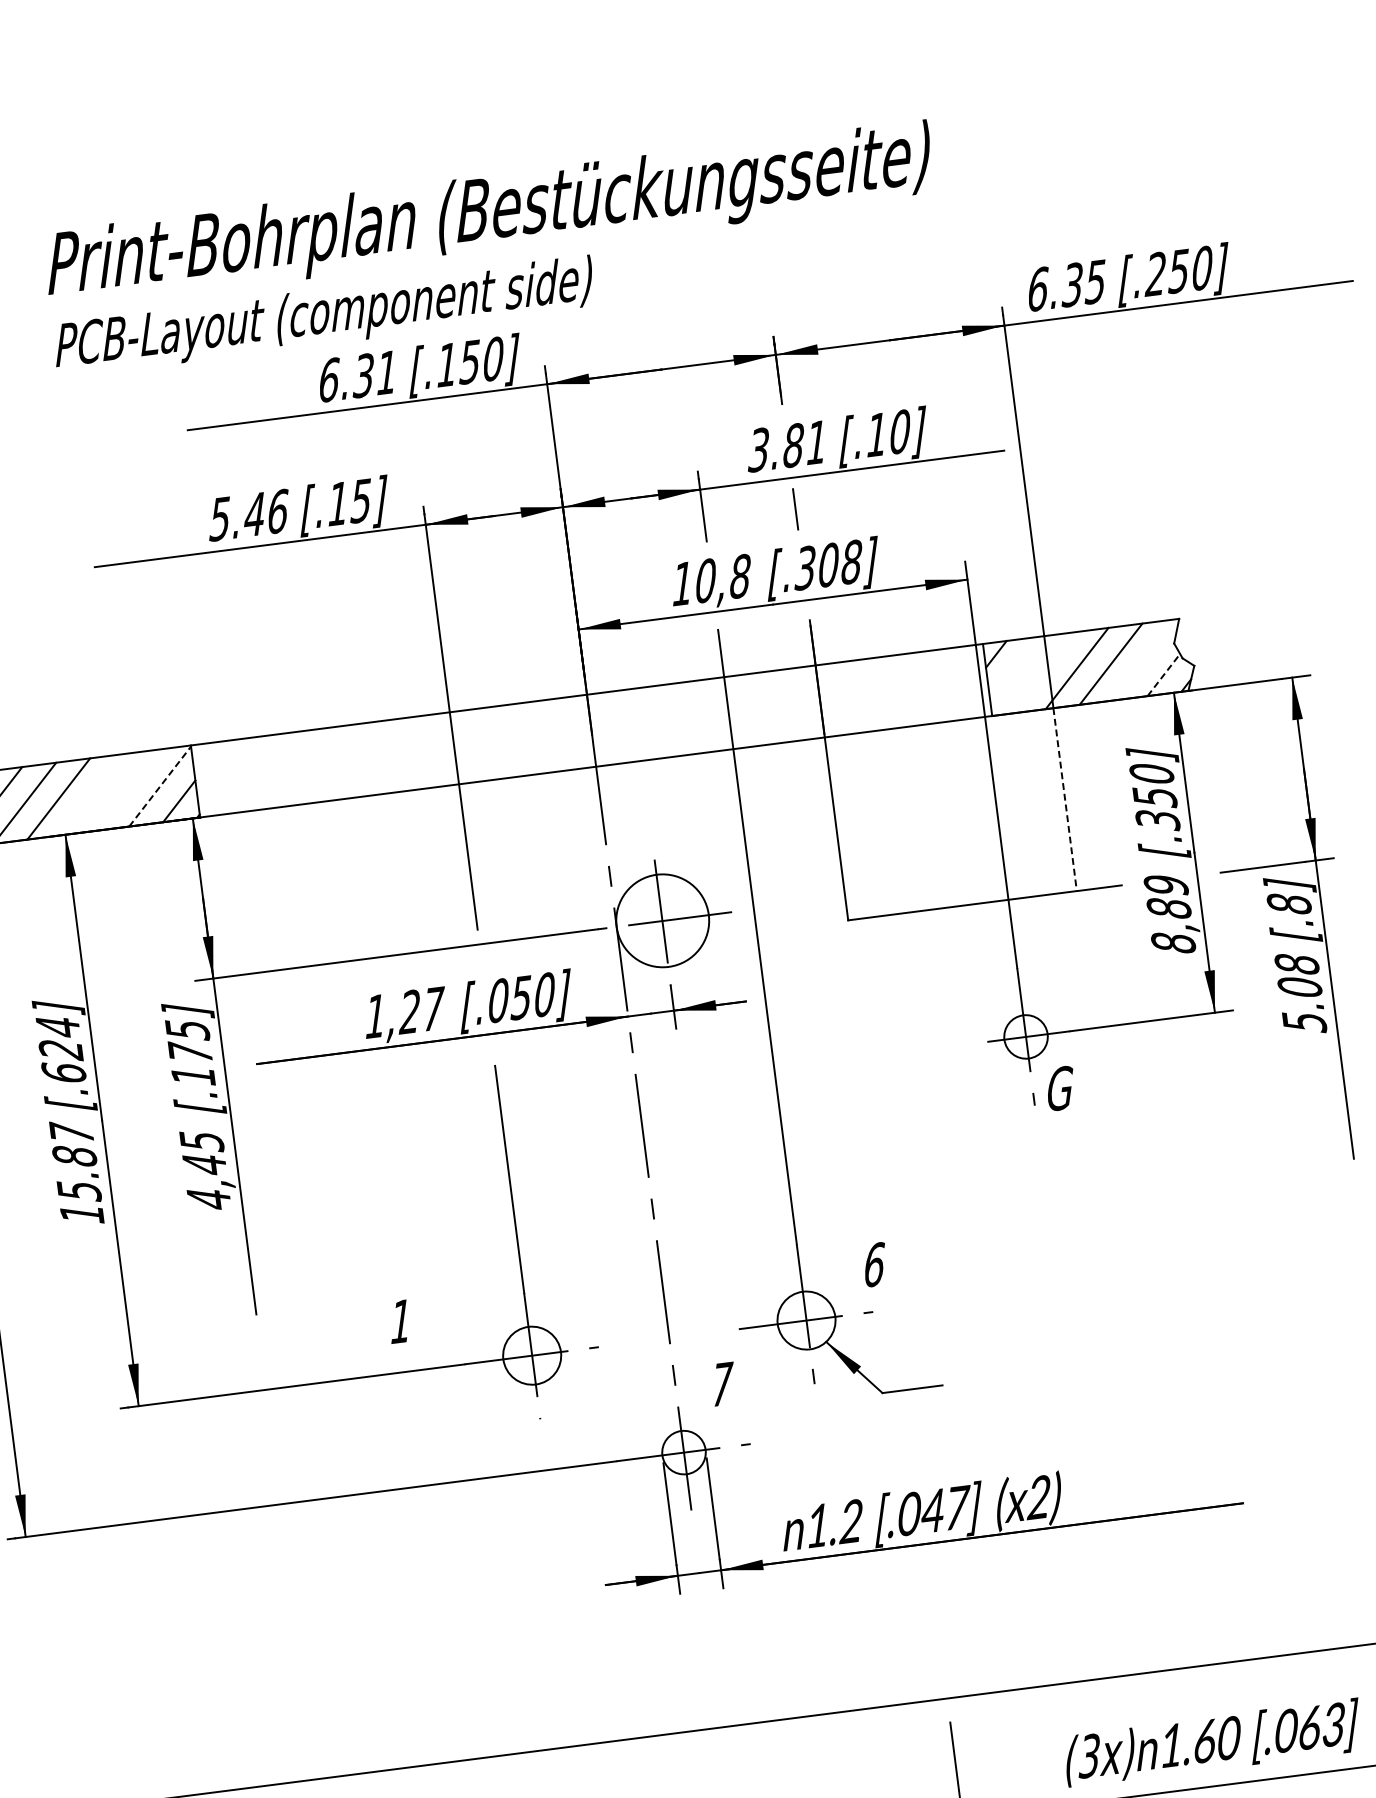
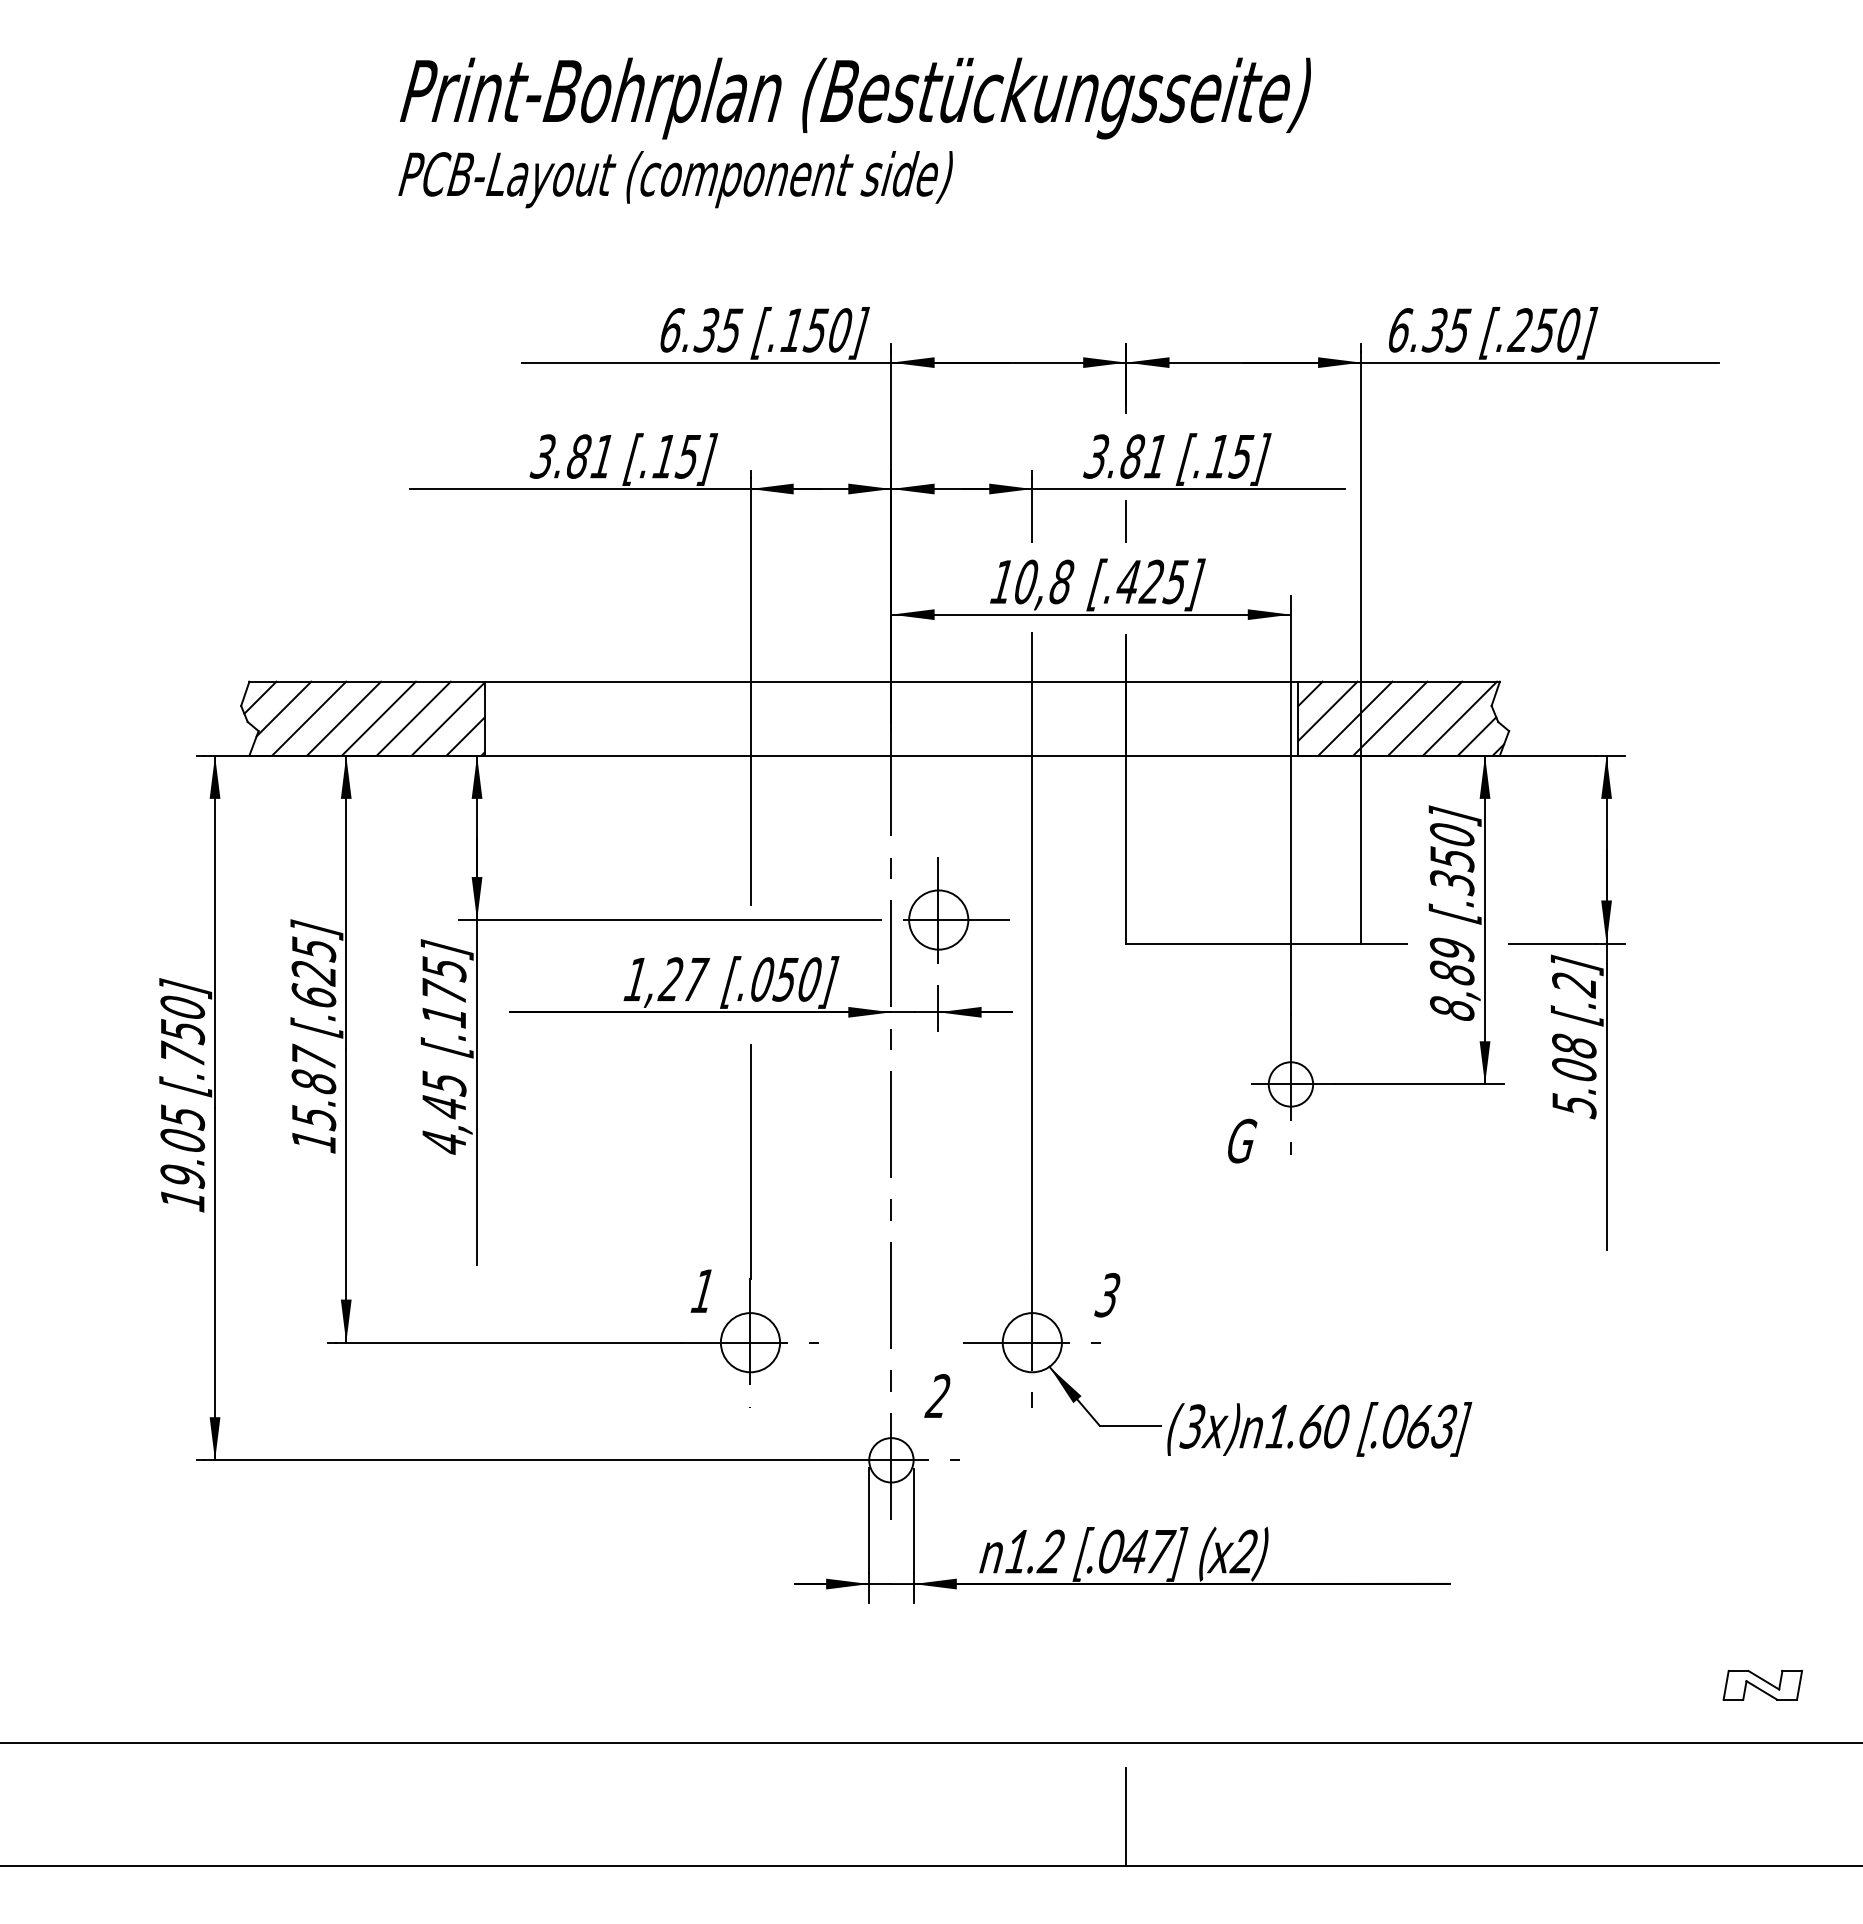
text: (492, 248) -> (854, 132), moved
text: (386, 372) -> (730, 330), 6.31 -> 6.35
text: (899, 431) -> (1241, 456), [.10] -> [.15]
text: (248, 515) -> (572, 456), 5.46 -> 3.81
text: (827, 564) -> (1151, 581), [.308] -> [.425]
line: (1145, 659) -> (1460, 718), added
line: (1014, 668) -> (1327, 710), added
line: (1043, 672) -> (1355, 718), added
line: (1164, 675) -> (1477, 736), dashed -> solid
line: (160, 785) -> (448, 718), dashed -> solid
line: (126, 790) -> (413, 718), added
line: (92, 794) -> (378, 718), added
line: (1065, 799) -> (1361, 849), dashed -> solid
text: (1289, 904) -> (1574, 984), [.8] -> [.2]
circle: (662, 920) -> (938, 919), size x0.62
text: (58, 1027) -> (314, 949), [.624] -> [.625]
text: (1060, 1087) -> (1242, 1140), moved
text: (873, 1264) -> (1107, 1294), 6 -> 3
text: (398, 1321) -> (700, 1290), moved
text: (721, 1383) -> (938, 1395), 7 -> 2
text: (1213, 1743) -> (1319, 1429), moved

